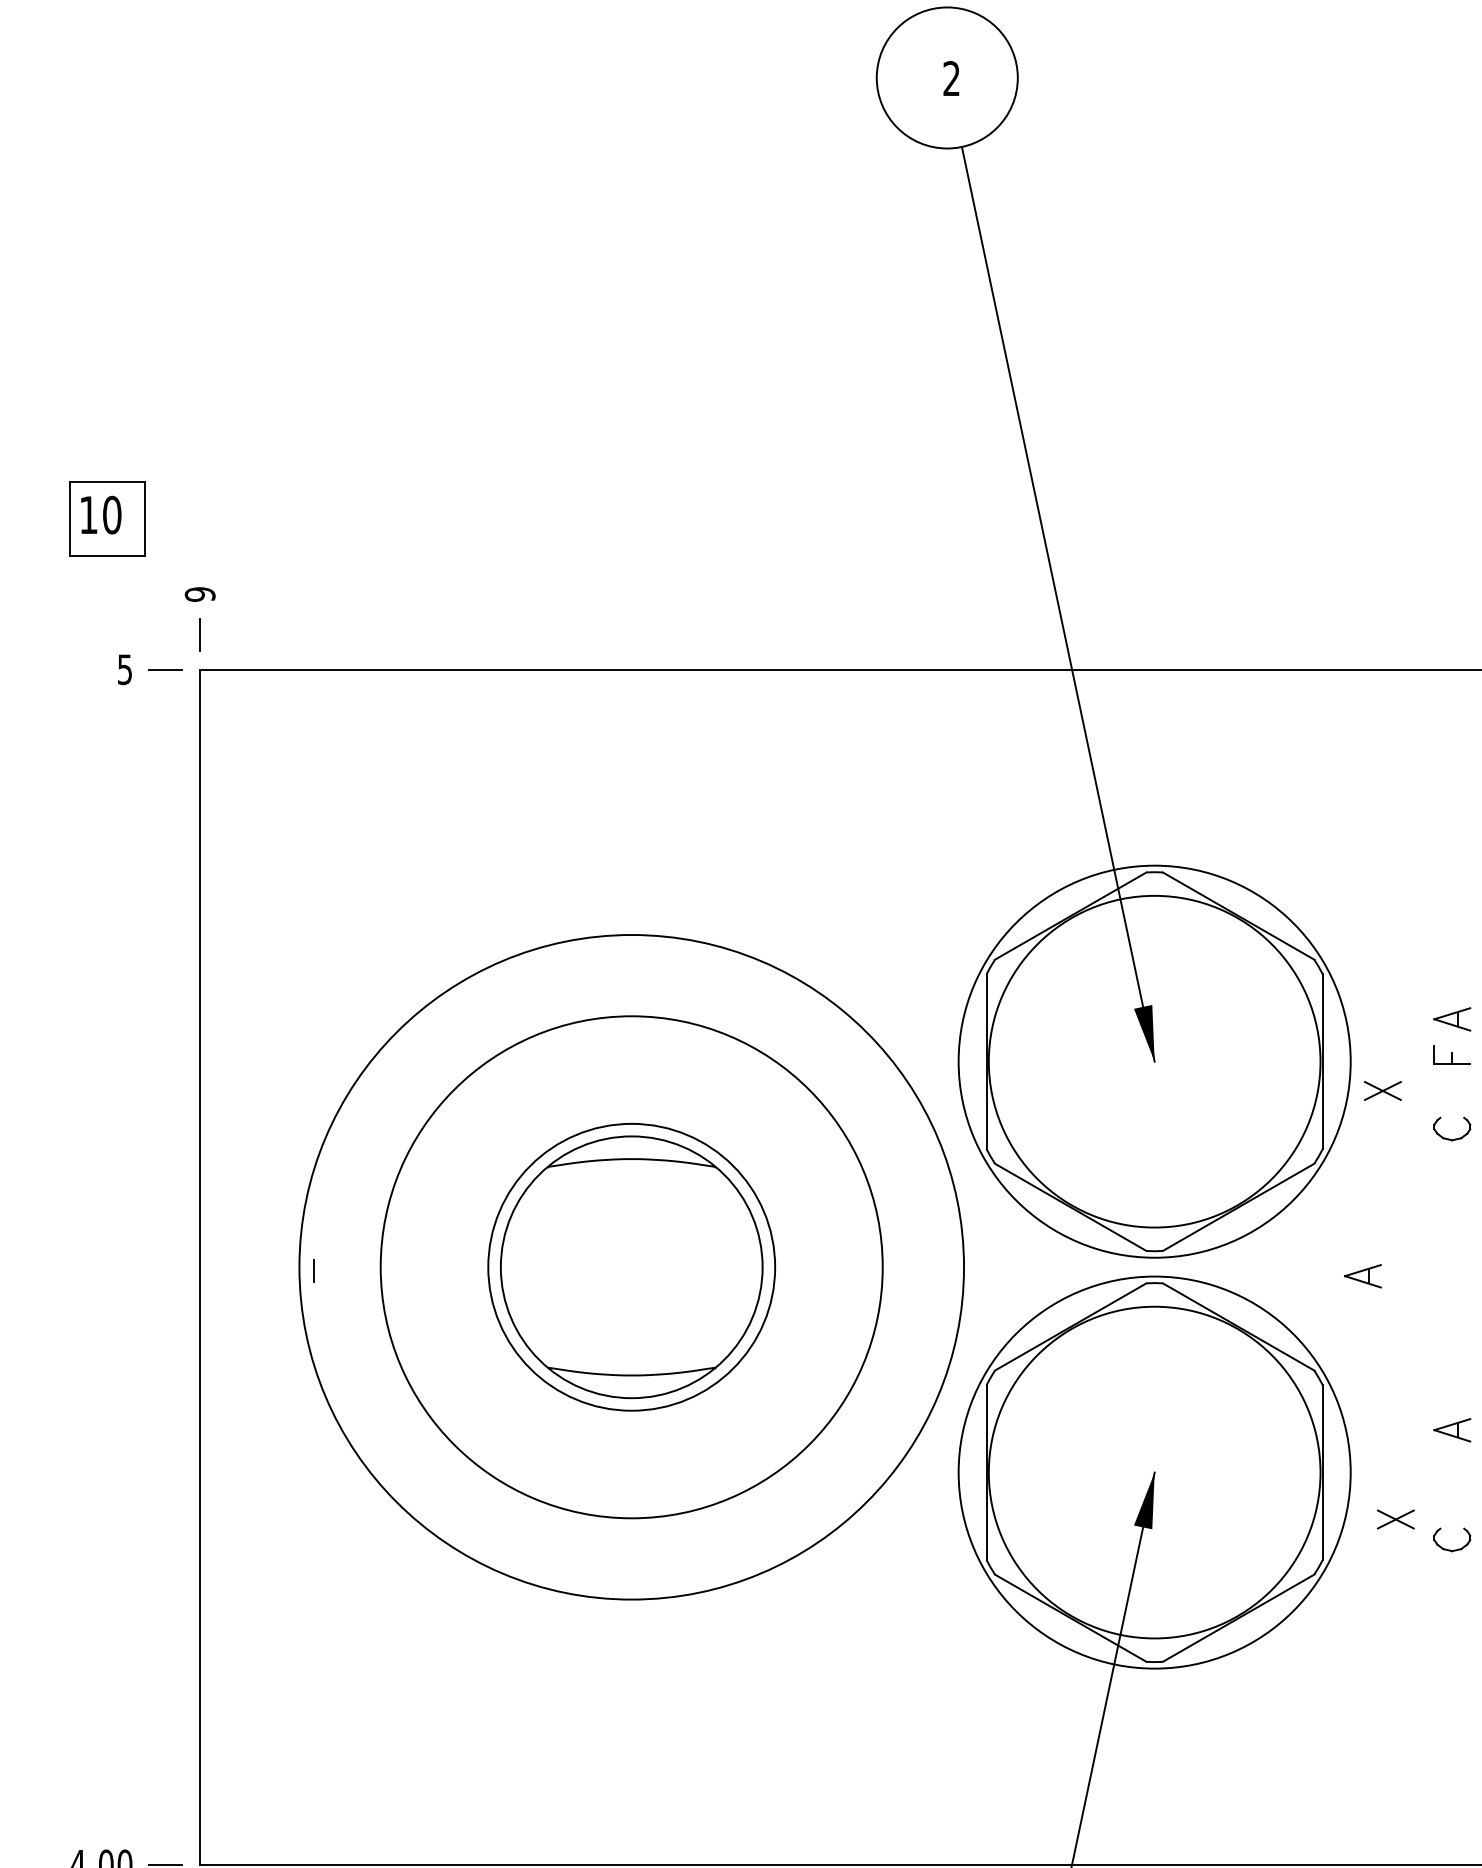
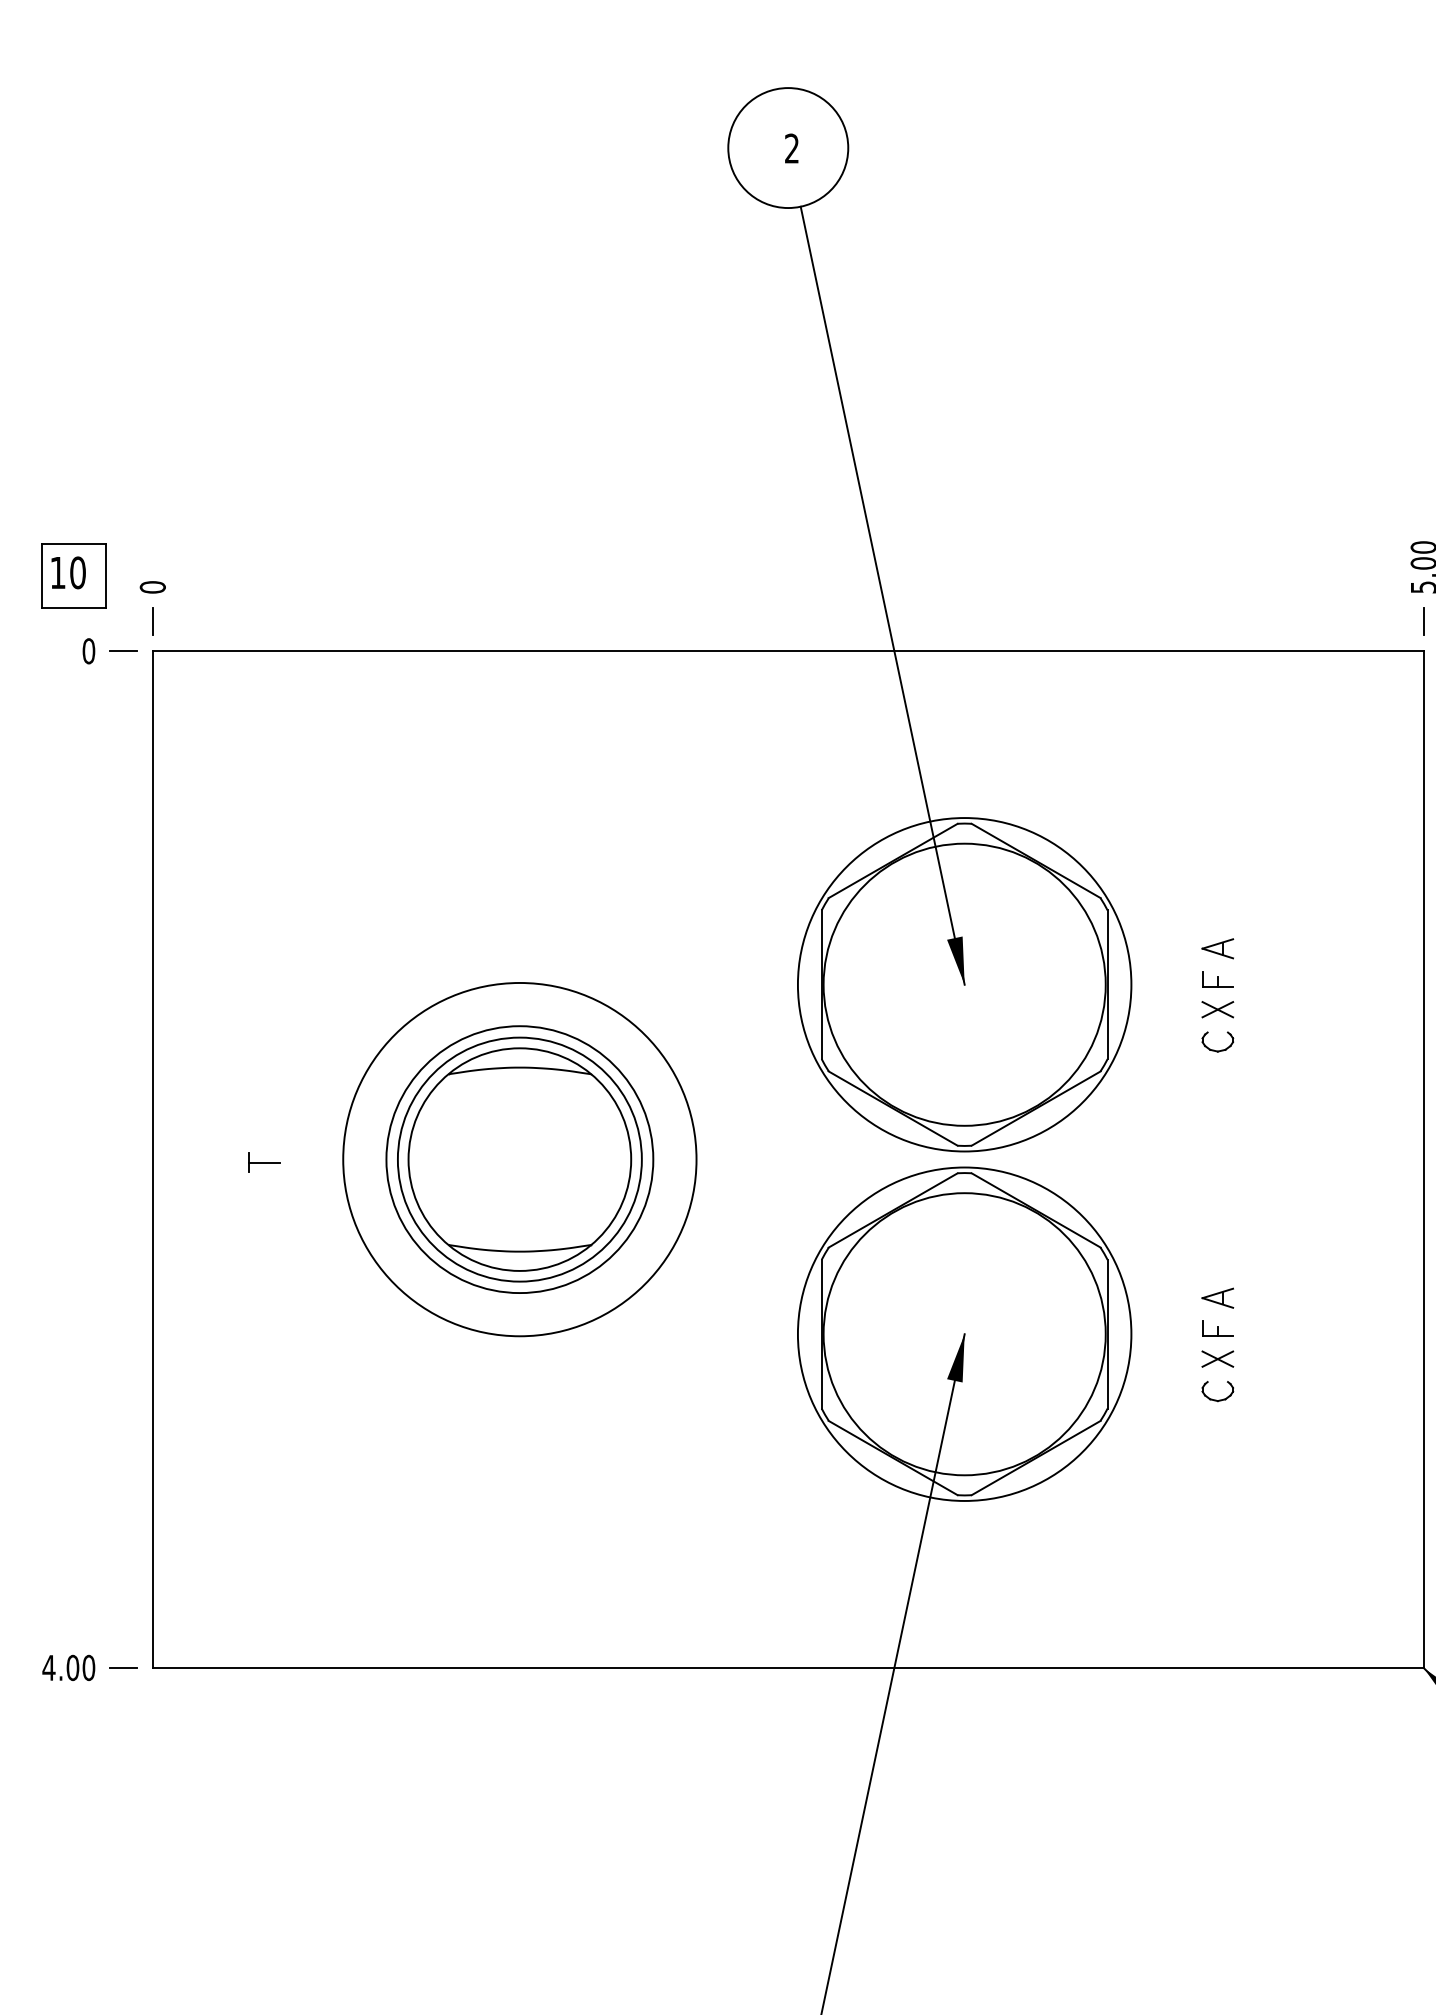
part: (106, 518) -> (73, 575), moved
text: (199, 594) -> (152, 587), 9 -> 0
text: (124, 669) -> (88, 651), 5 -> 0
part: (1382, 1090) -> (1217, 1009), moved
circle: (631, 1267) -> (519, 1159), size x0.62
circle: (631, 1267) -> (519, 1159), size x0.62
line: (331, 1270) -> (264, 1162), added
part: (1362, 1275) -> (1141, 1166), removed
part: (1451, 1465) -> (1217, 1328), added
part: (1395, 1518) -> (1217, 1358), moved

